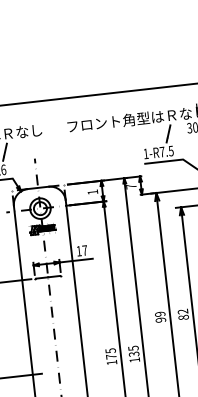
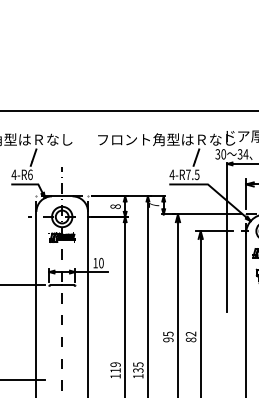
text: (145, 153) -> (171, 174), 1-R7.5 -> 4-R7.5
text: (92, 192) -> (115, 206), 1 -> 8
text: (84, 249) -> (101, 262), 17 -> 10
text: (160, 313) -> (168, 333), 99 -> 95
text: (110, 353) -> (115, 367), 175 -> 119

